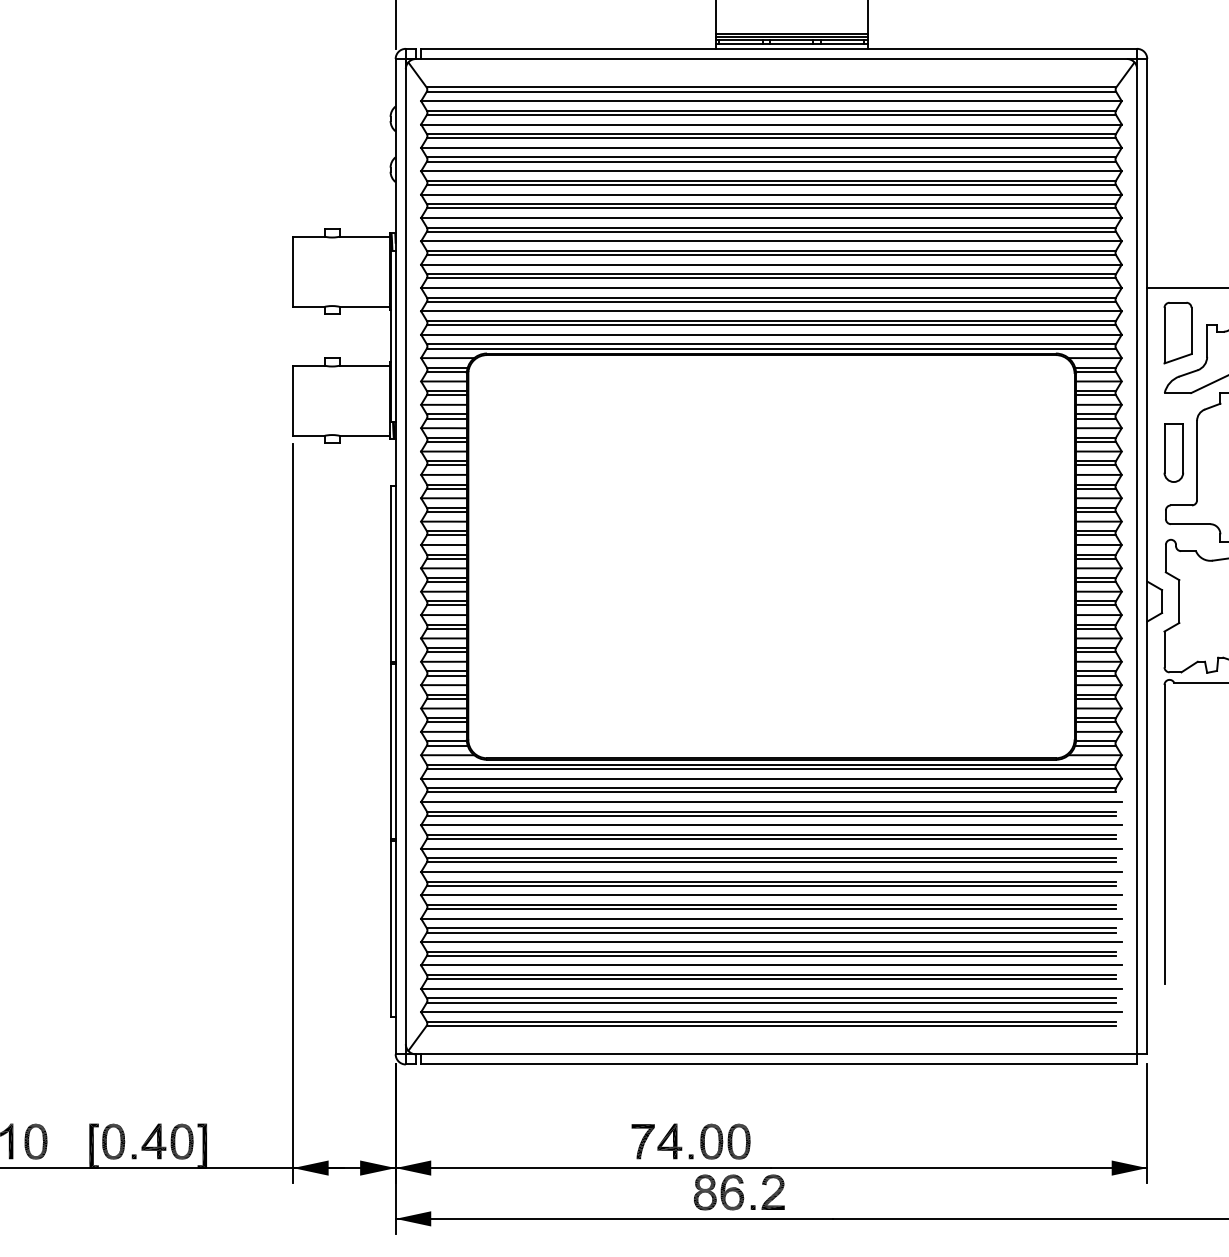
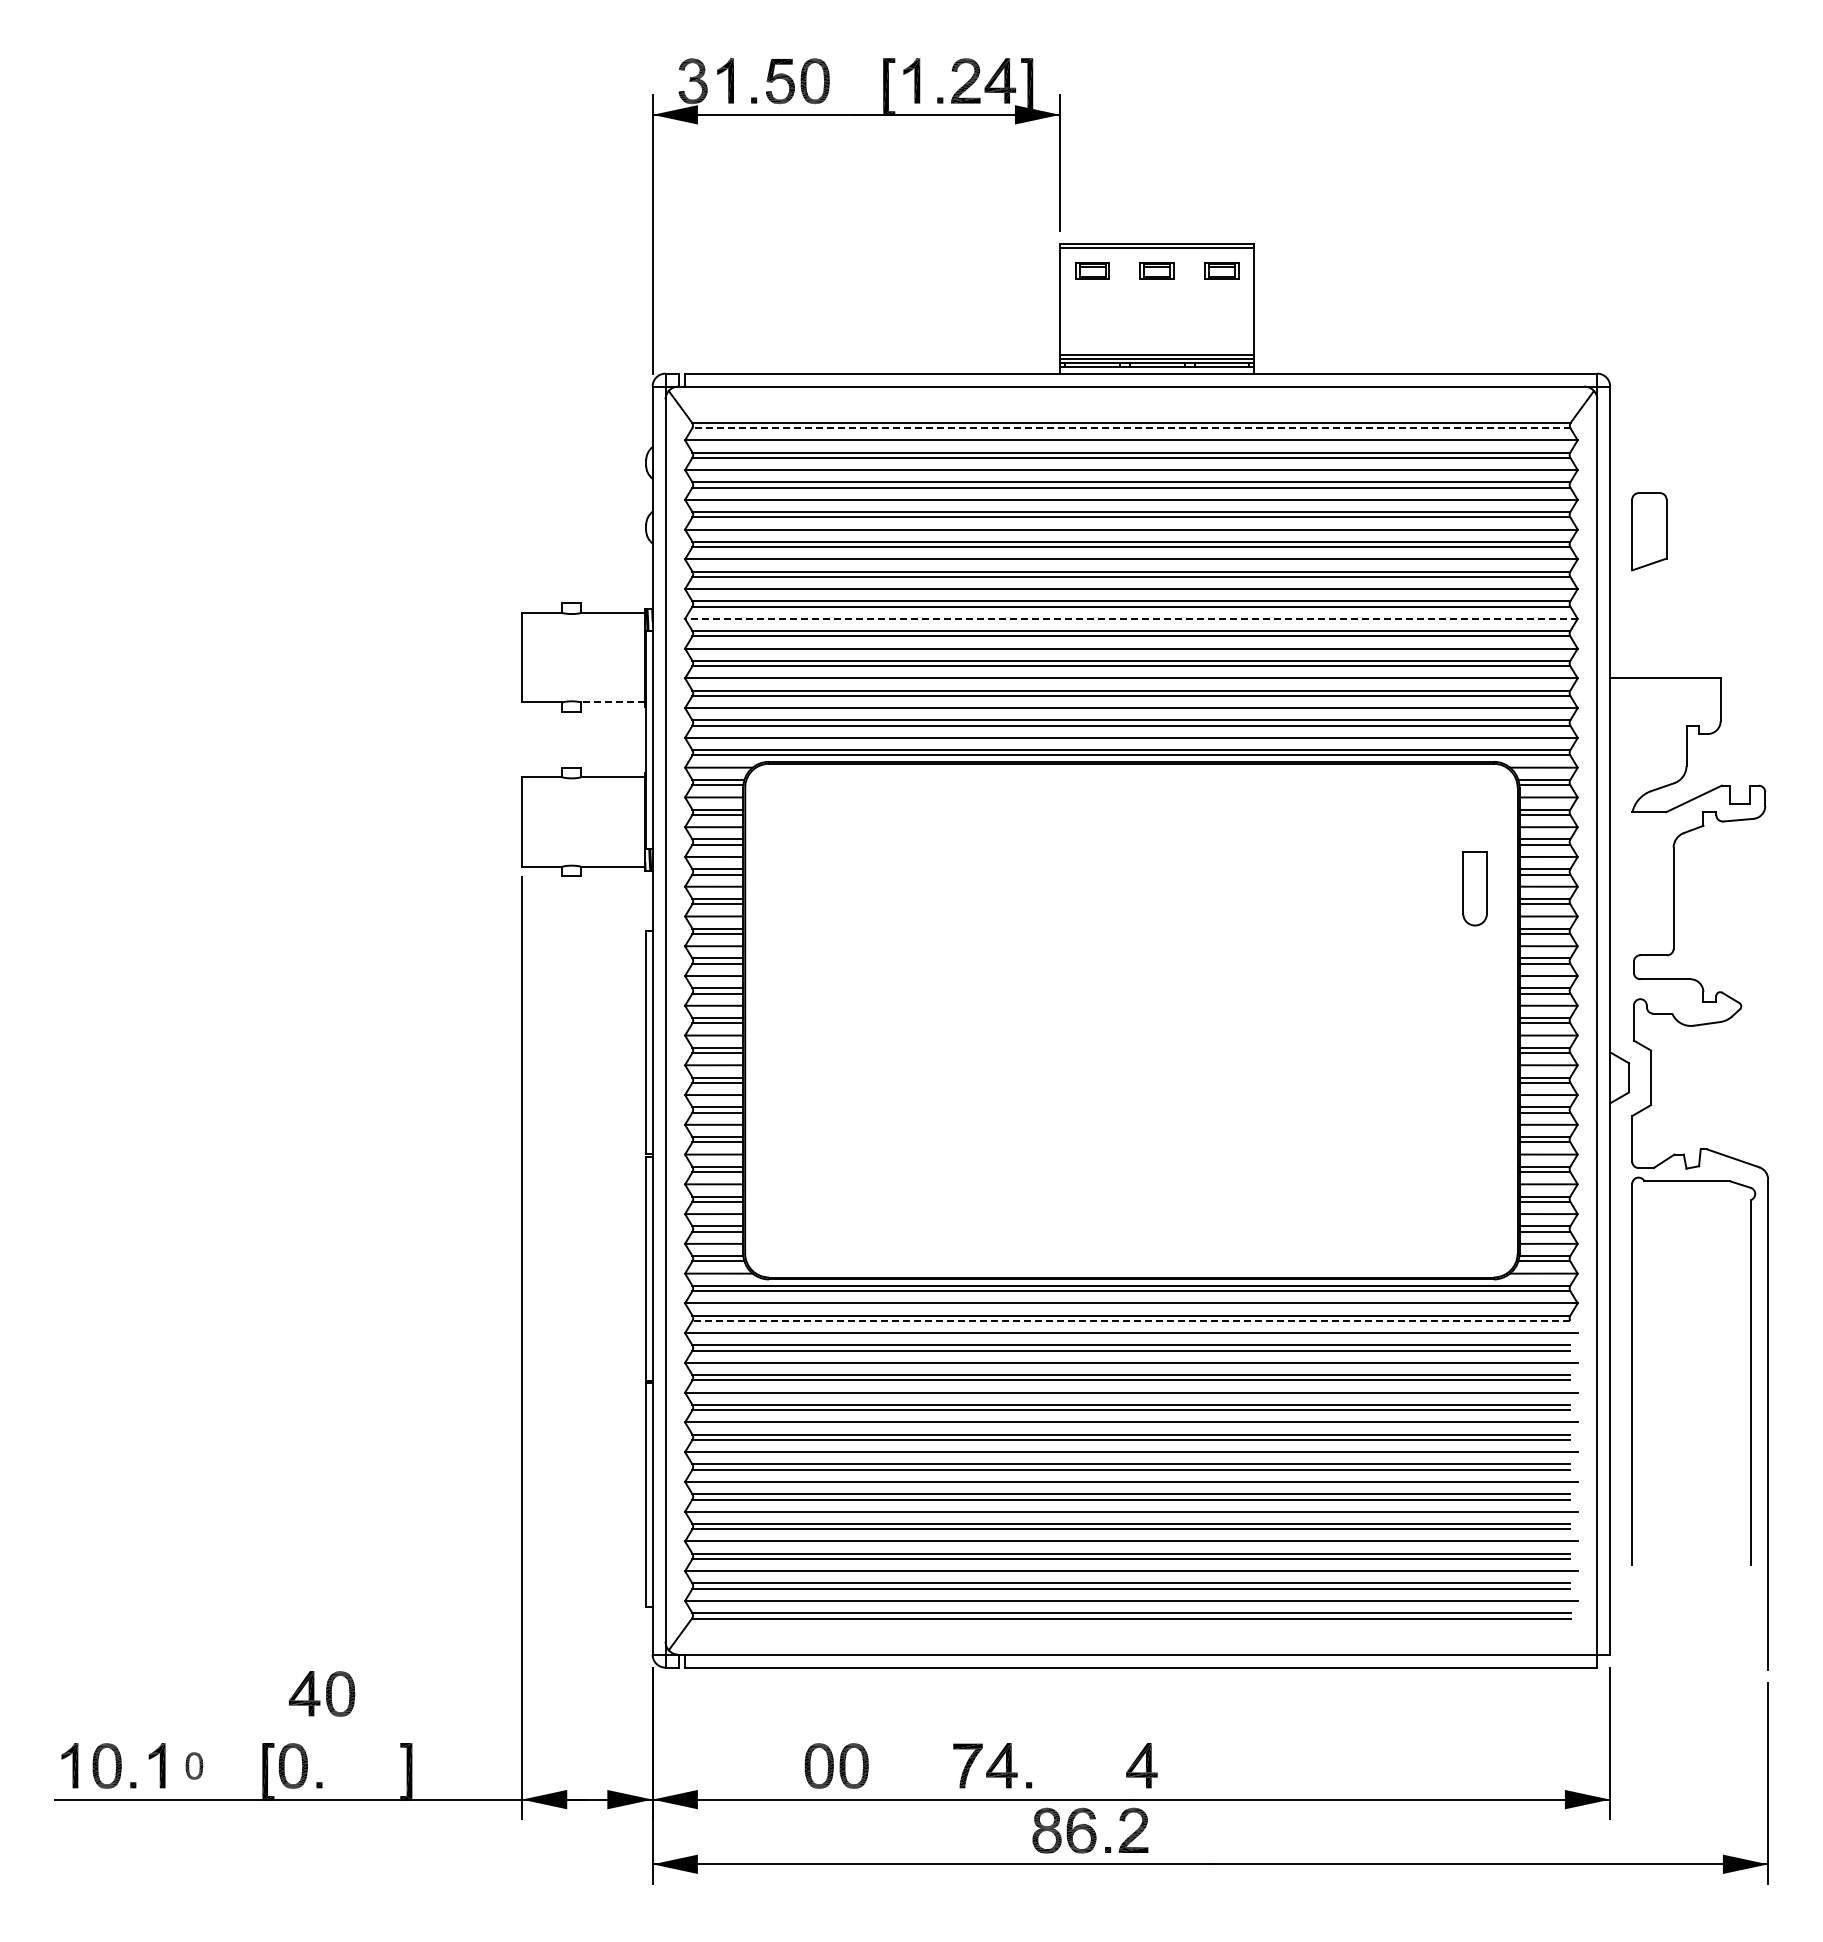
line: (770, 91) -> (1130, 428), solid -> dashed
line: (770, 241) -> (1130, 618), solid -> dashed
line: (364, 306) -> (612, 702), solid -> dashed
part: (1178, 332) -> (1649, 531), moved
part: (1173, 452) -> (1474, 888), moved
line: (771, 792) -> (1131, 1320), solid -> dashed
part: (36, 1141) -> (194, 1765), size x0.6
part: (167, 1141) -> (322, 1693), moved
part: (725, 1141) -> (836, 1765), moved
part: (779, 1141) -> (1141, 1765), added

